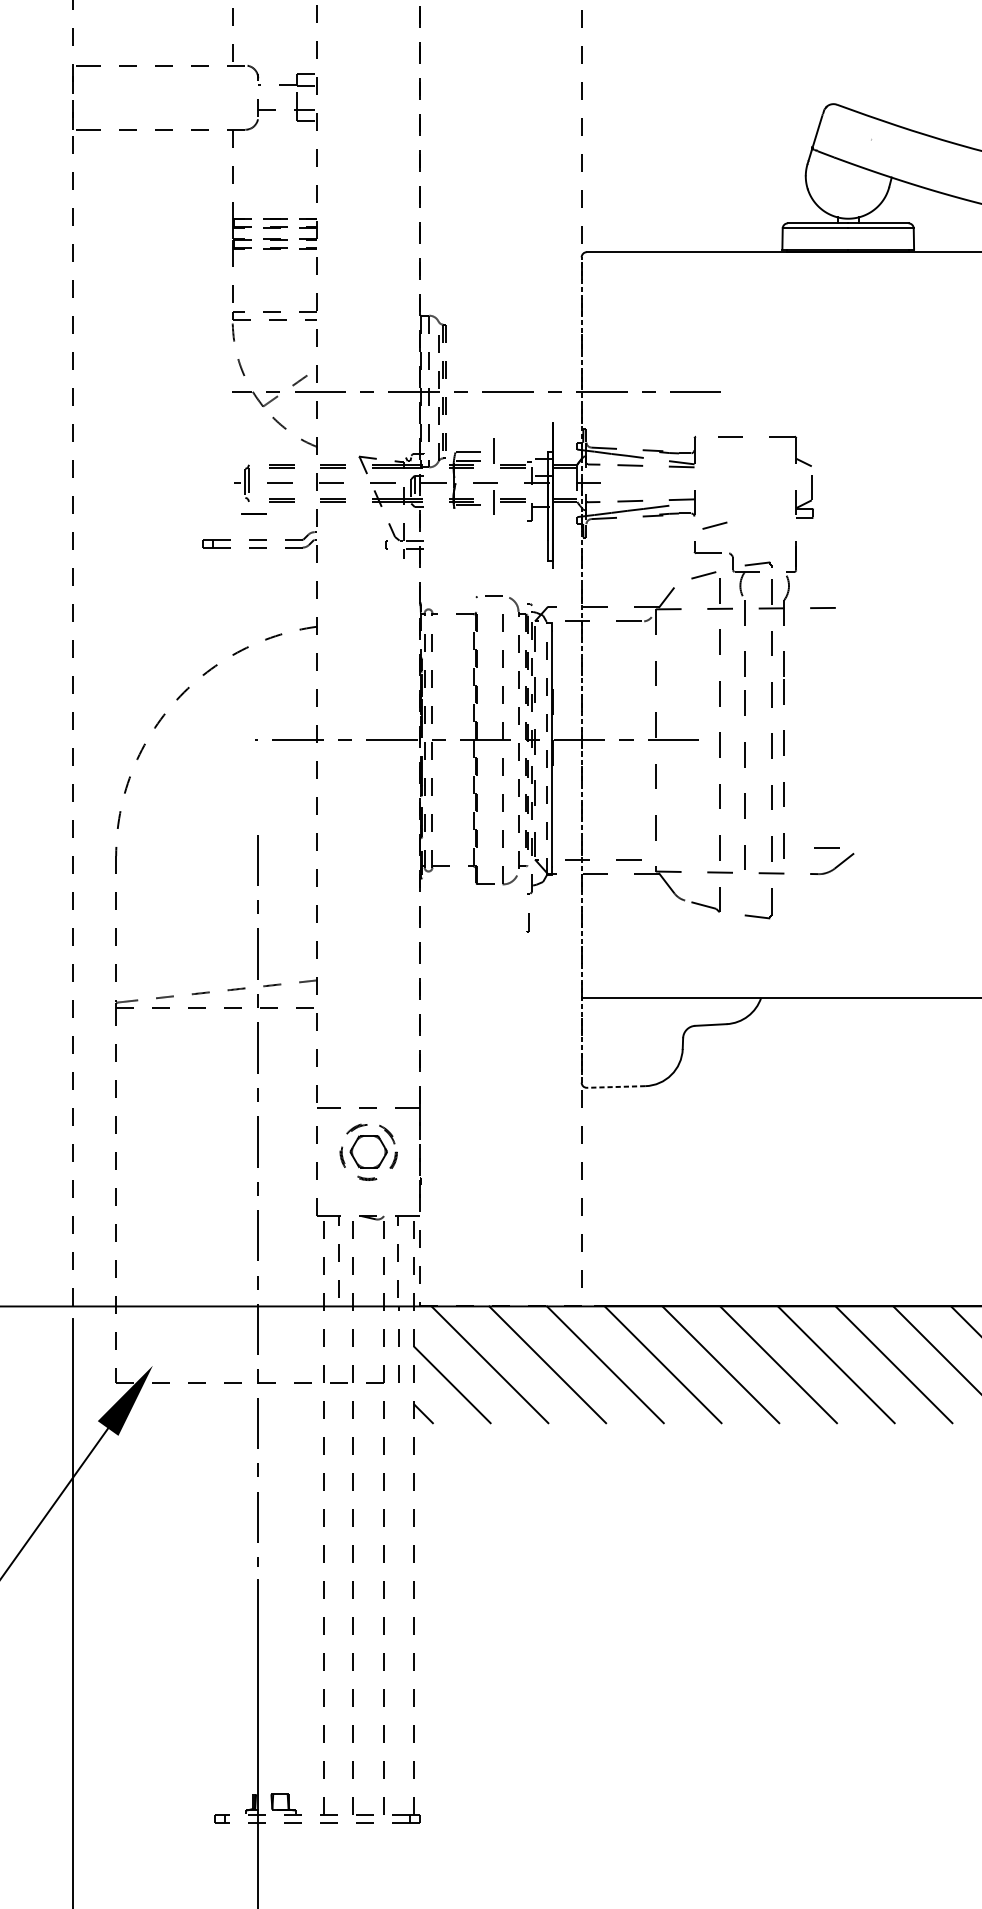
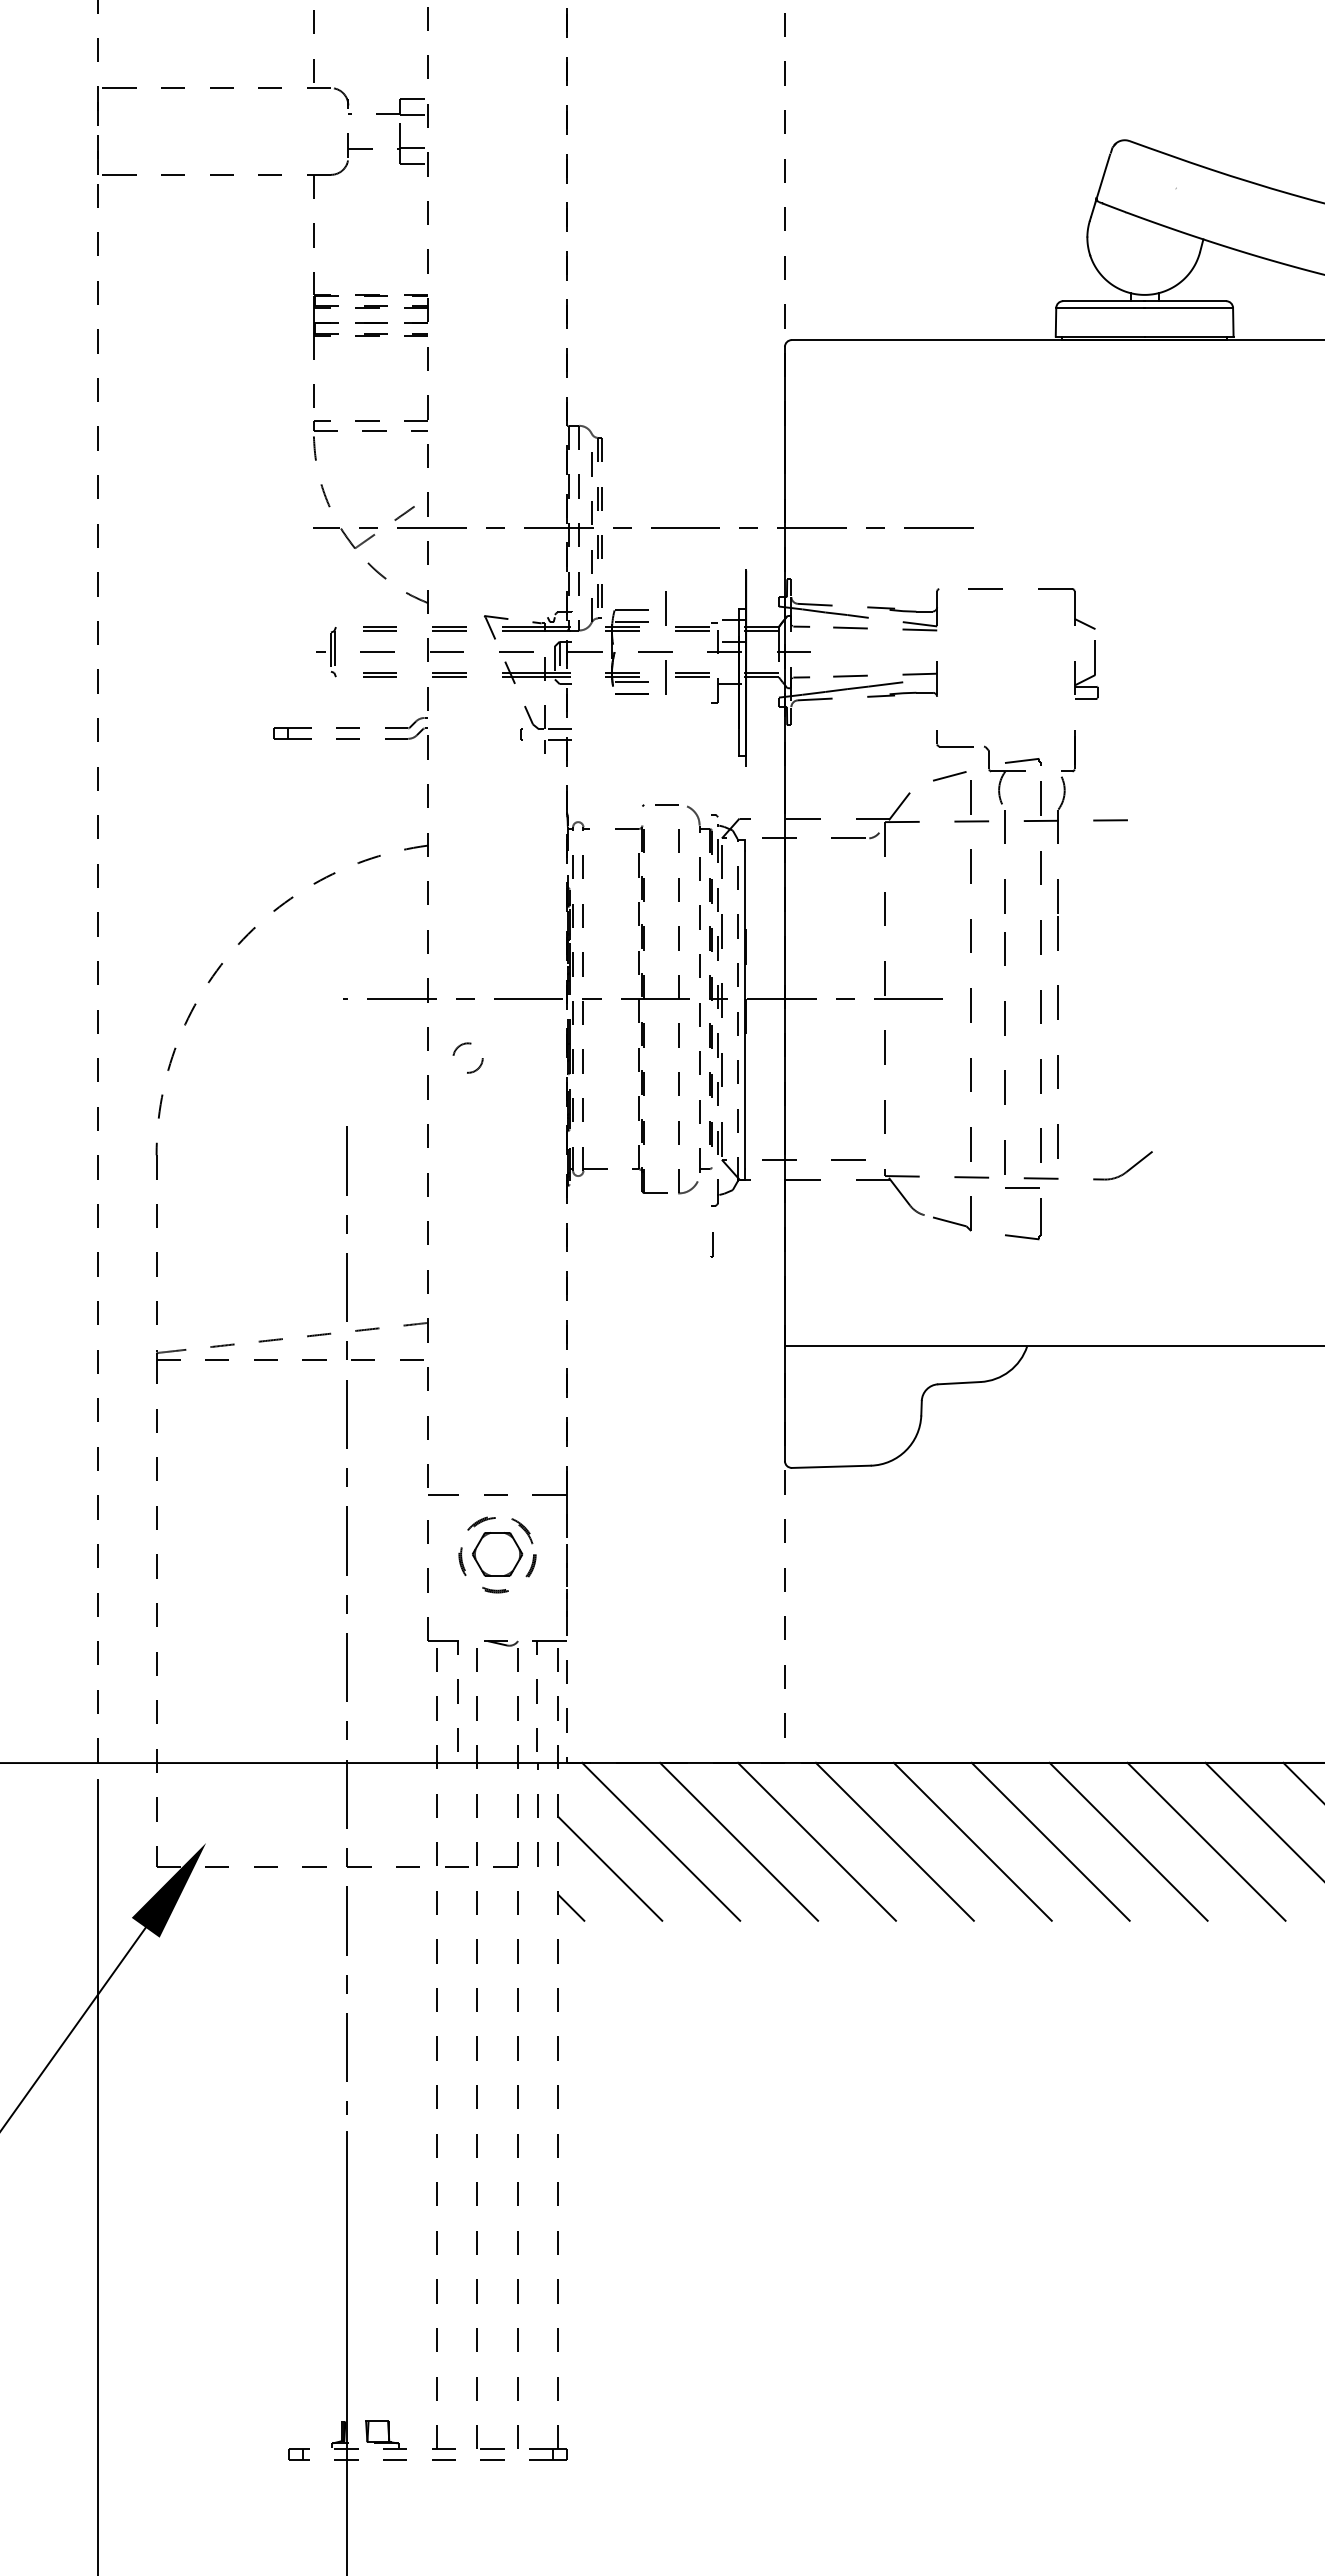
line: (253, 514) -> (631, 693), moved
line: (714, 525) -> (964, 709), removed
line: (581, 670) -> (784, 904), dashed -> solid
circle: (346, 783) -> (467, 1057), added
line: (826, 848) -> (1022, 1187), moved
line: (615, 1086) -> (830, 1466), dashed -> solid

